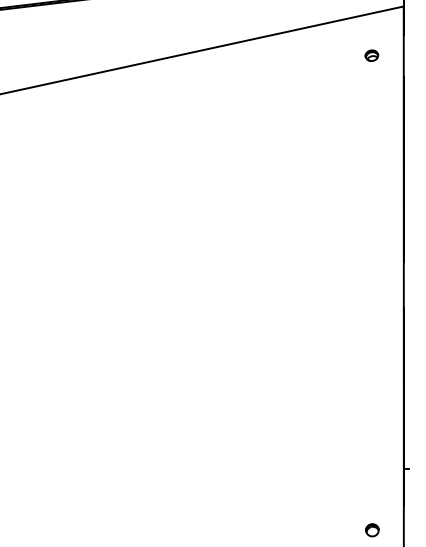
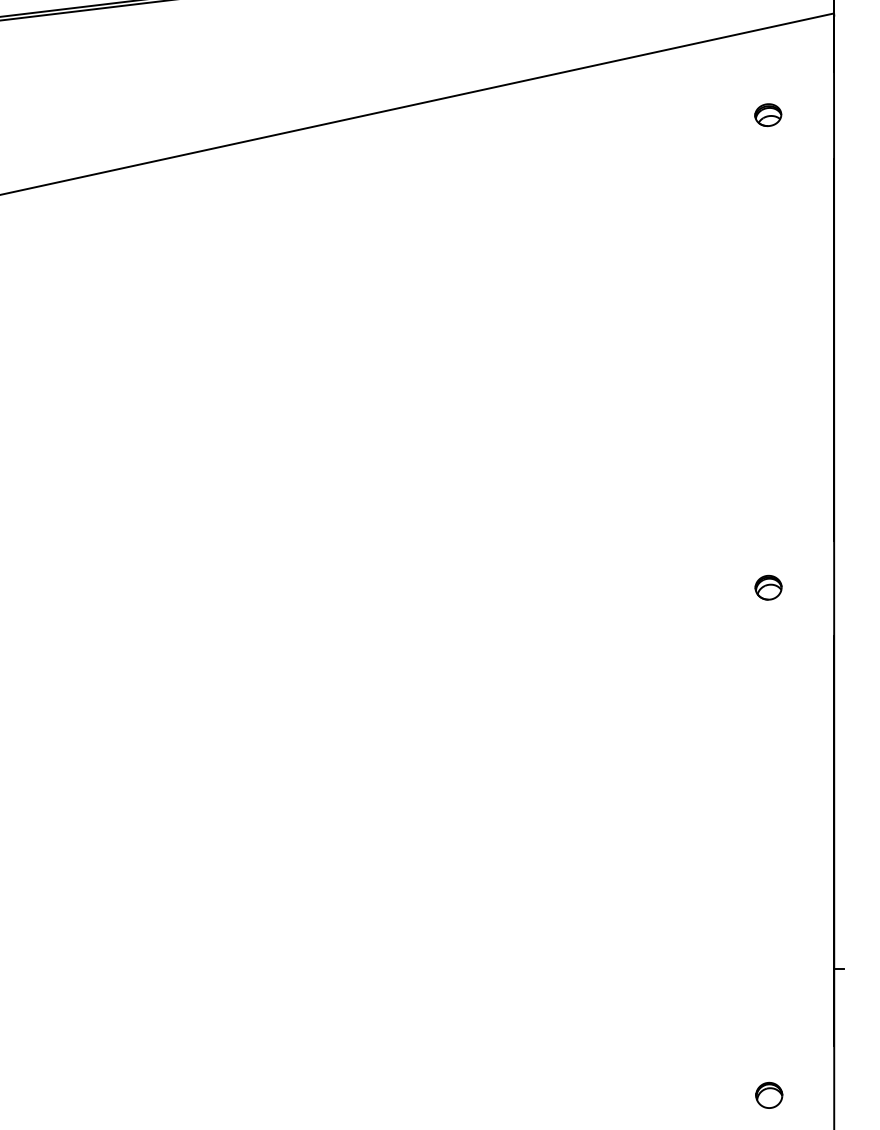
part: (371, 284) -> (767, 587), added

